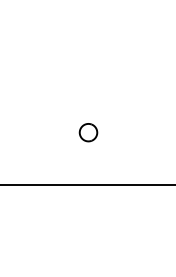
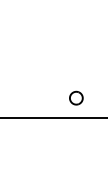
part: (88, 132) -> (76, 98), moved

